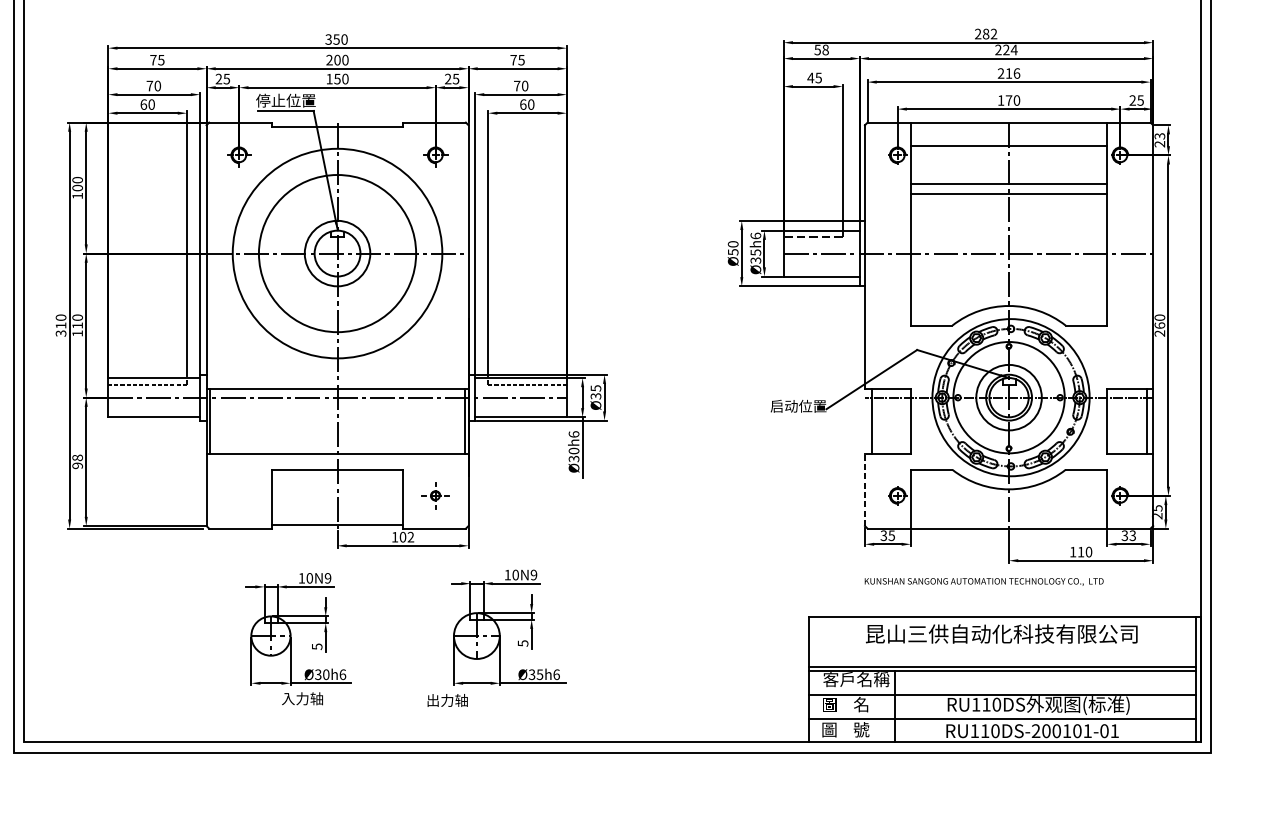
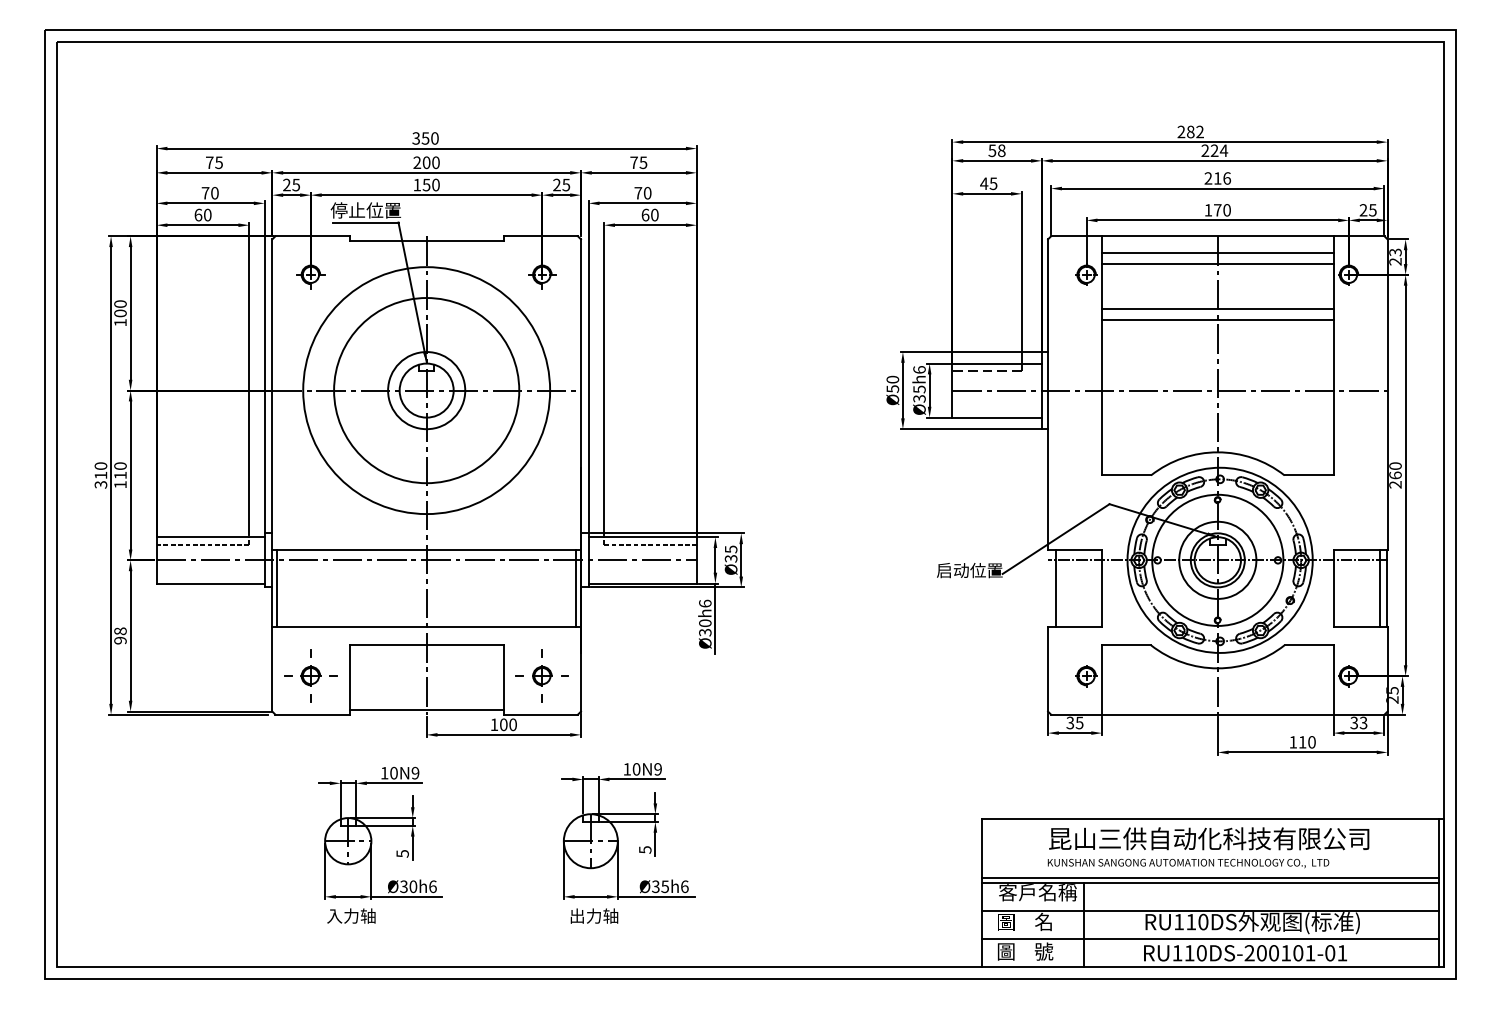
line: (1008, 137) -> (1217, 253), added
line: (865, 489) -> (1048, 668), dashed -> solid
part: (238, 495) -> (310, 675), added
part: (435, 495) -> (541, 675), size x1.67
text: (410, 537) -> (512, 724), 102 -> 100
text: (984, 581) -> (1188, 863), moved
text: (302, 698) -> (351, 915), moved
text: (447, 699) -> (594, 915), moved

